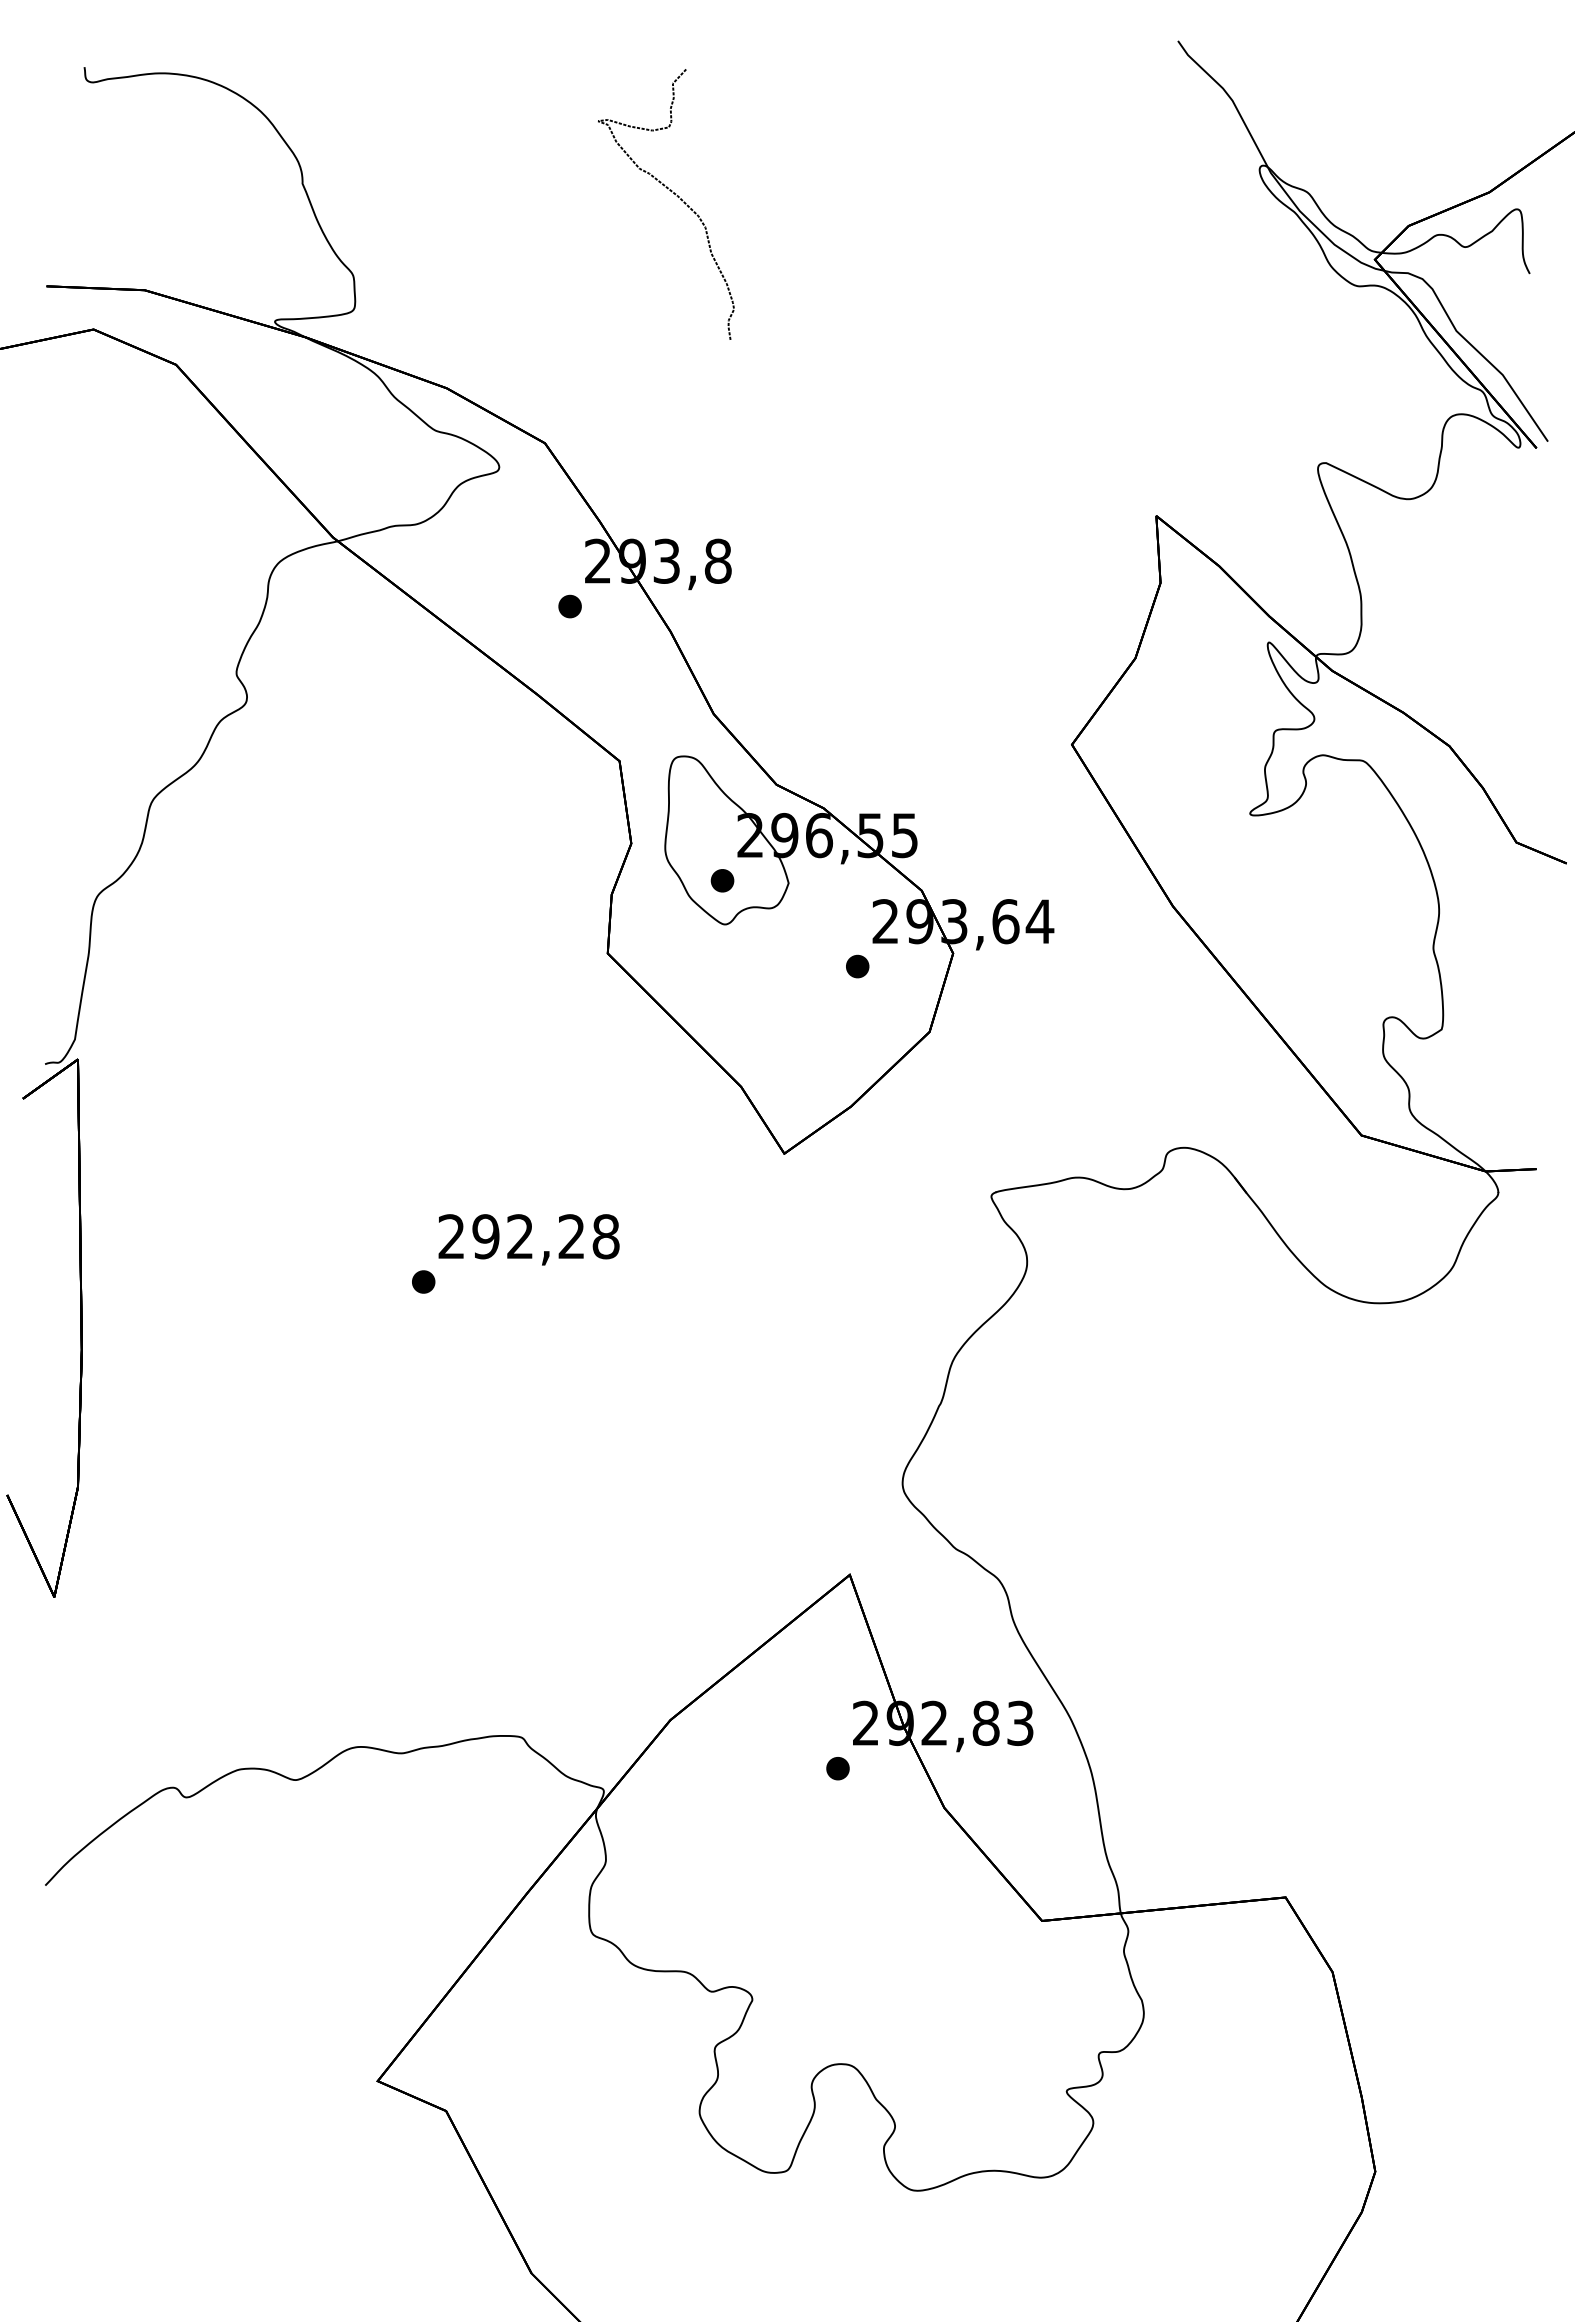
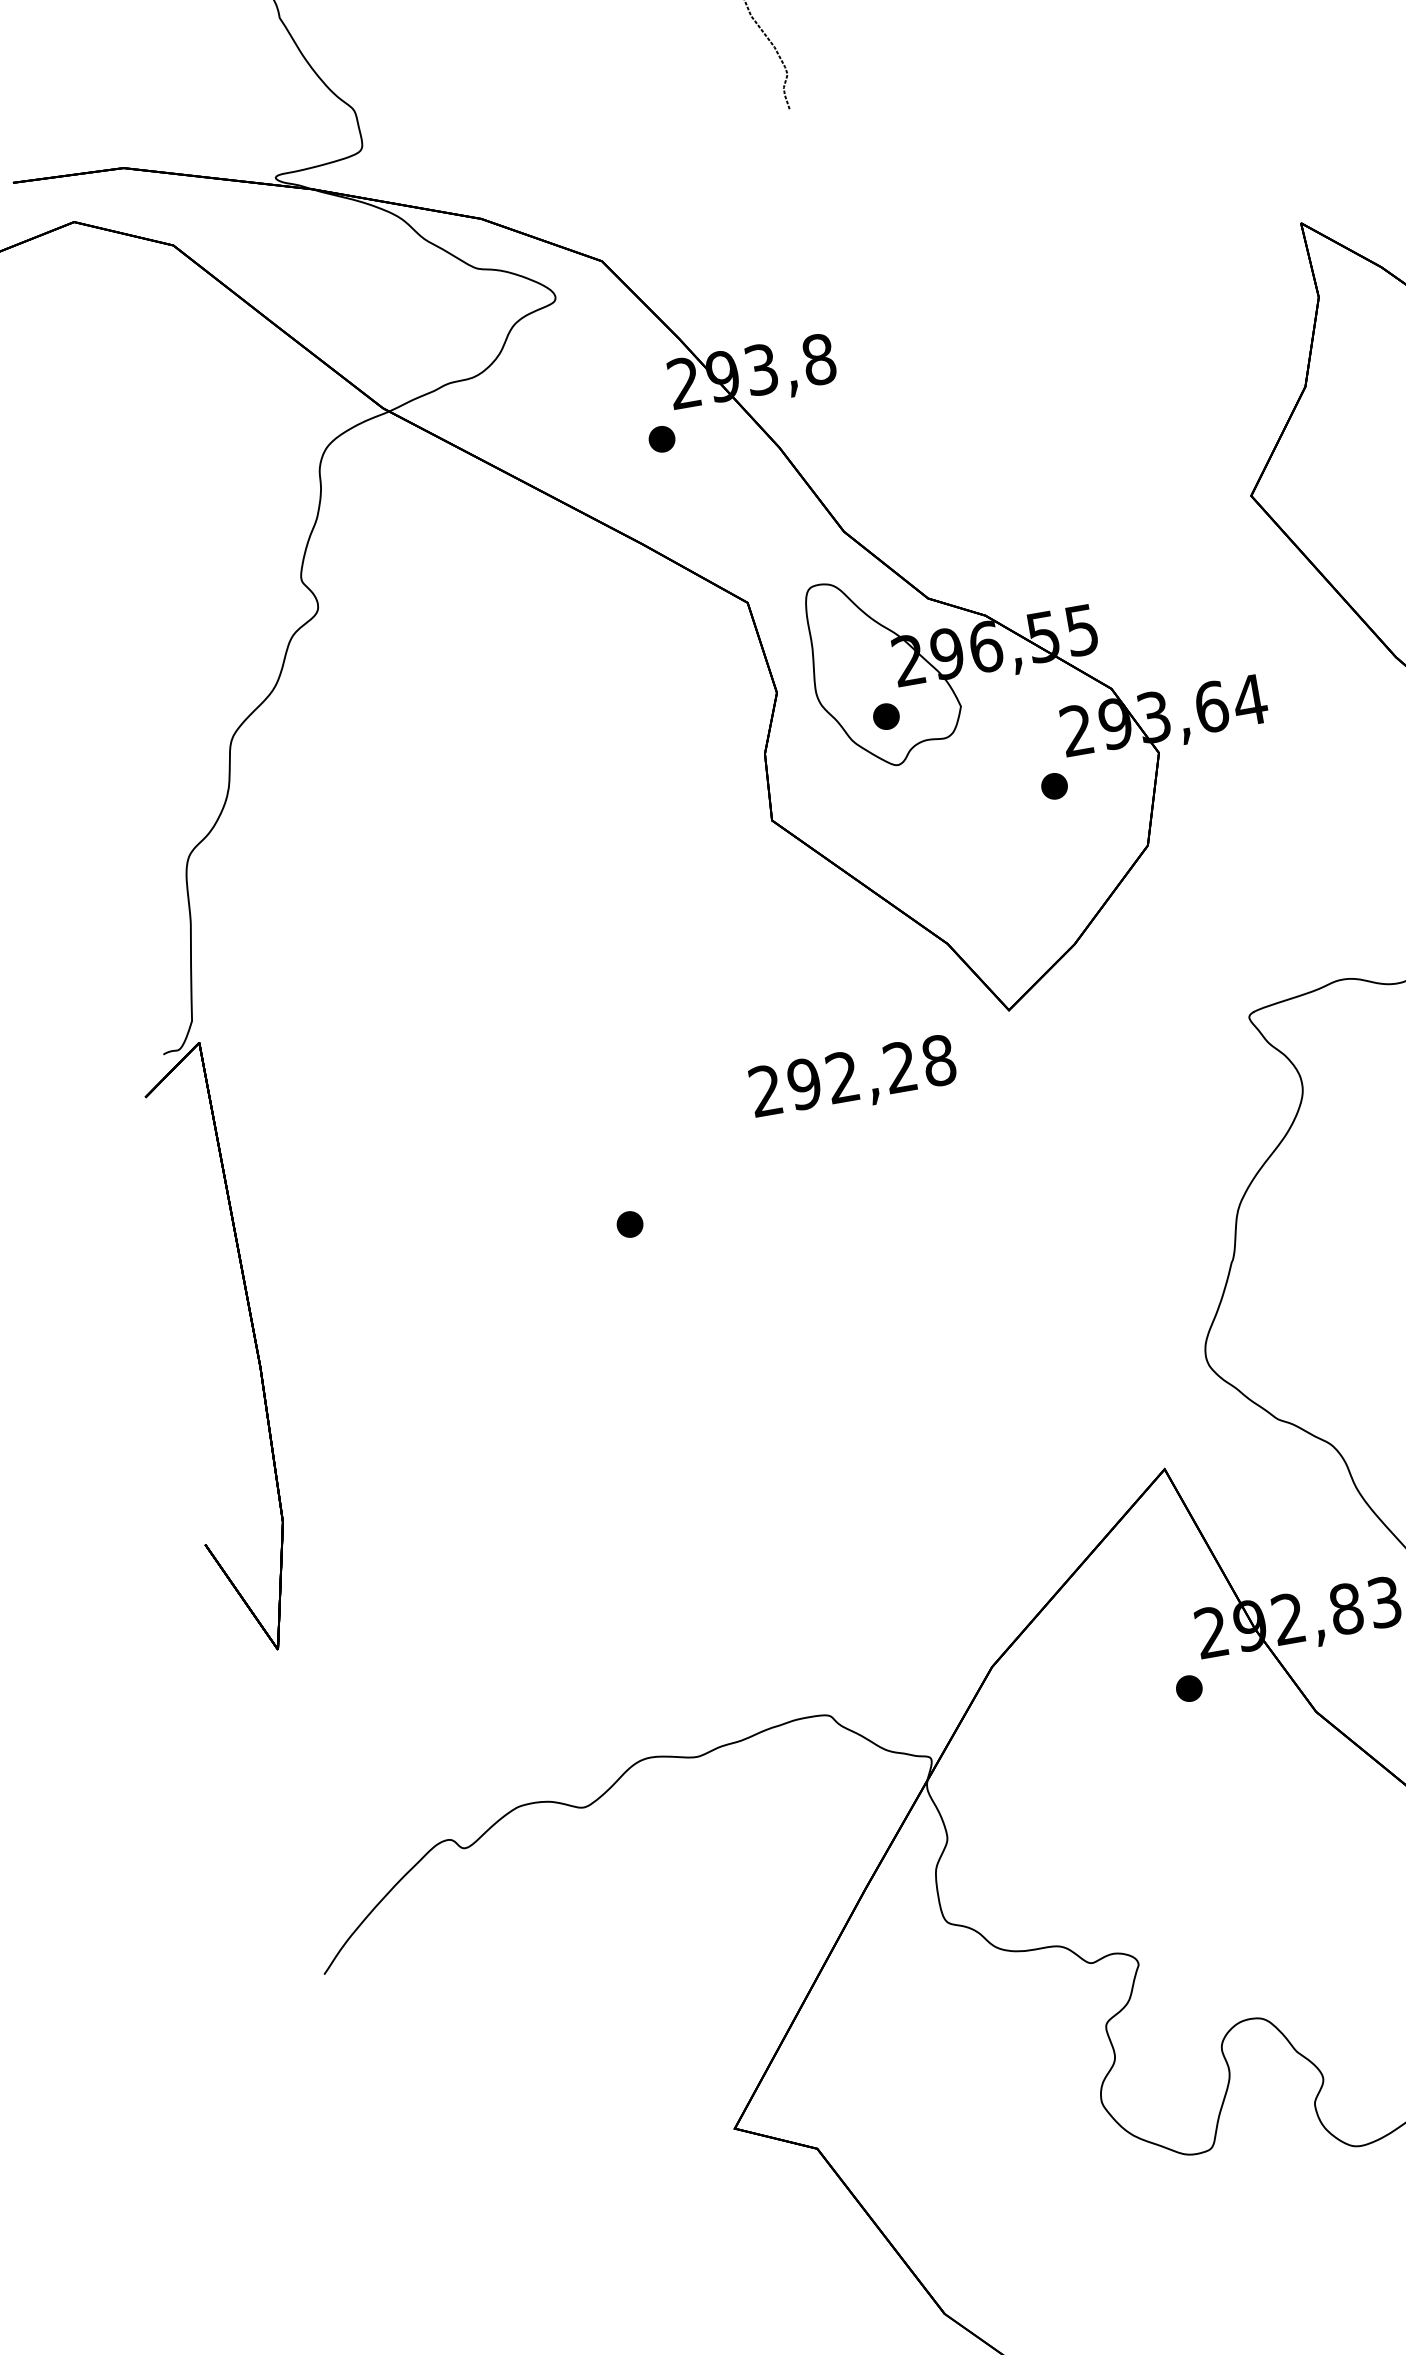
text: (528, 1239) -> (852, 1078), moved

